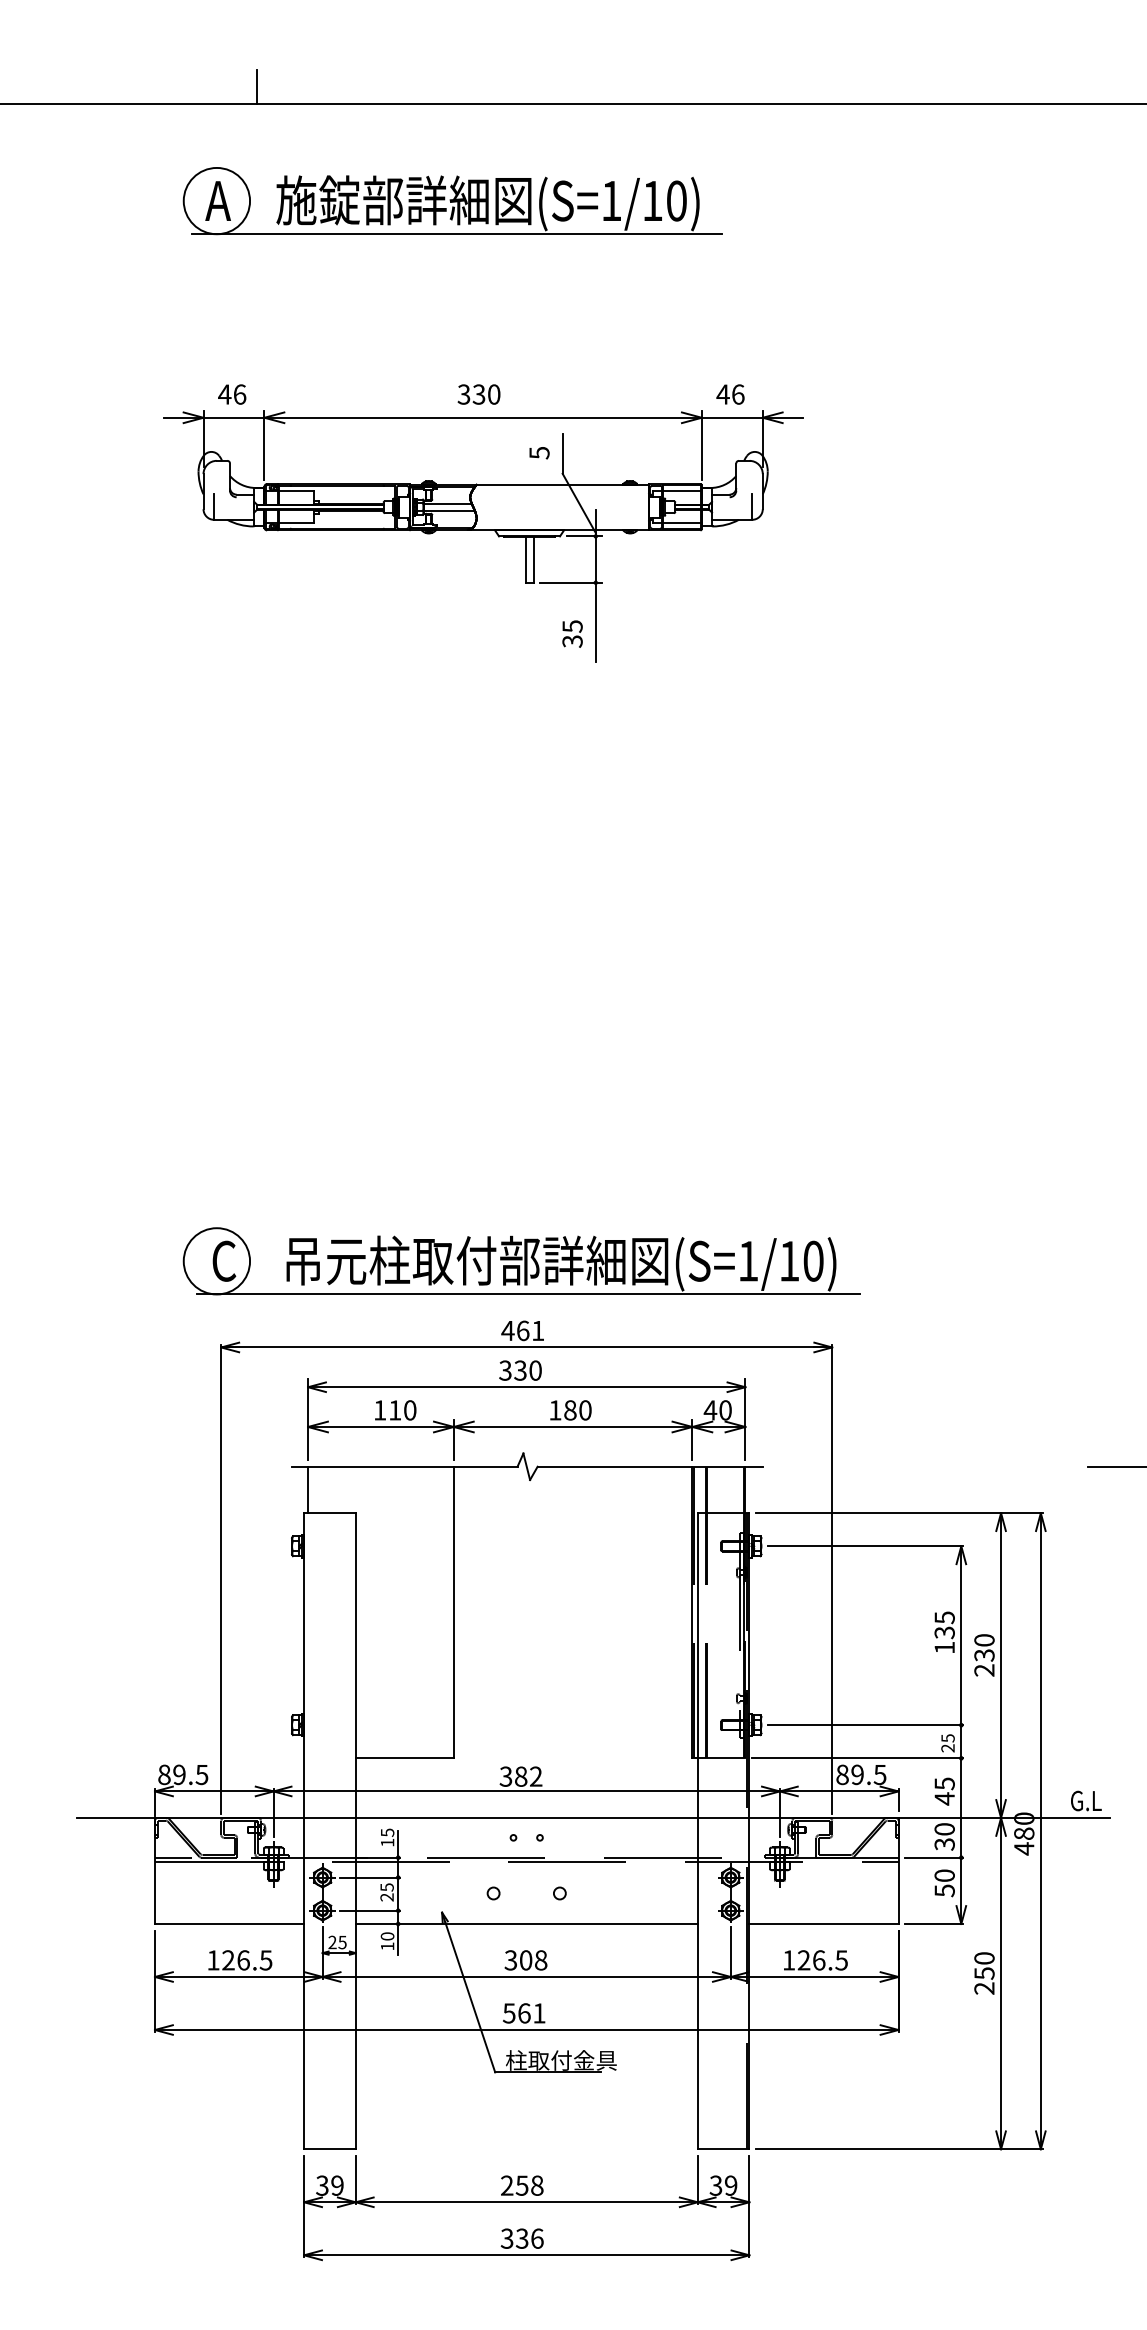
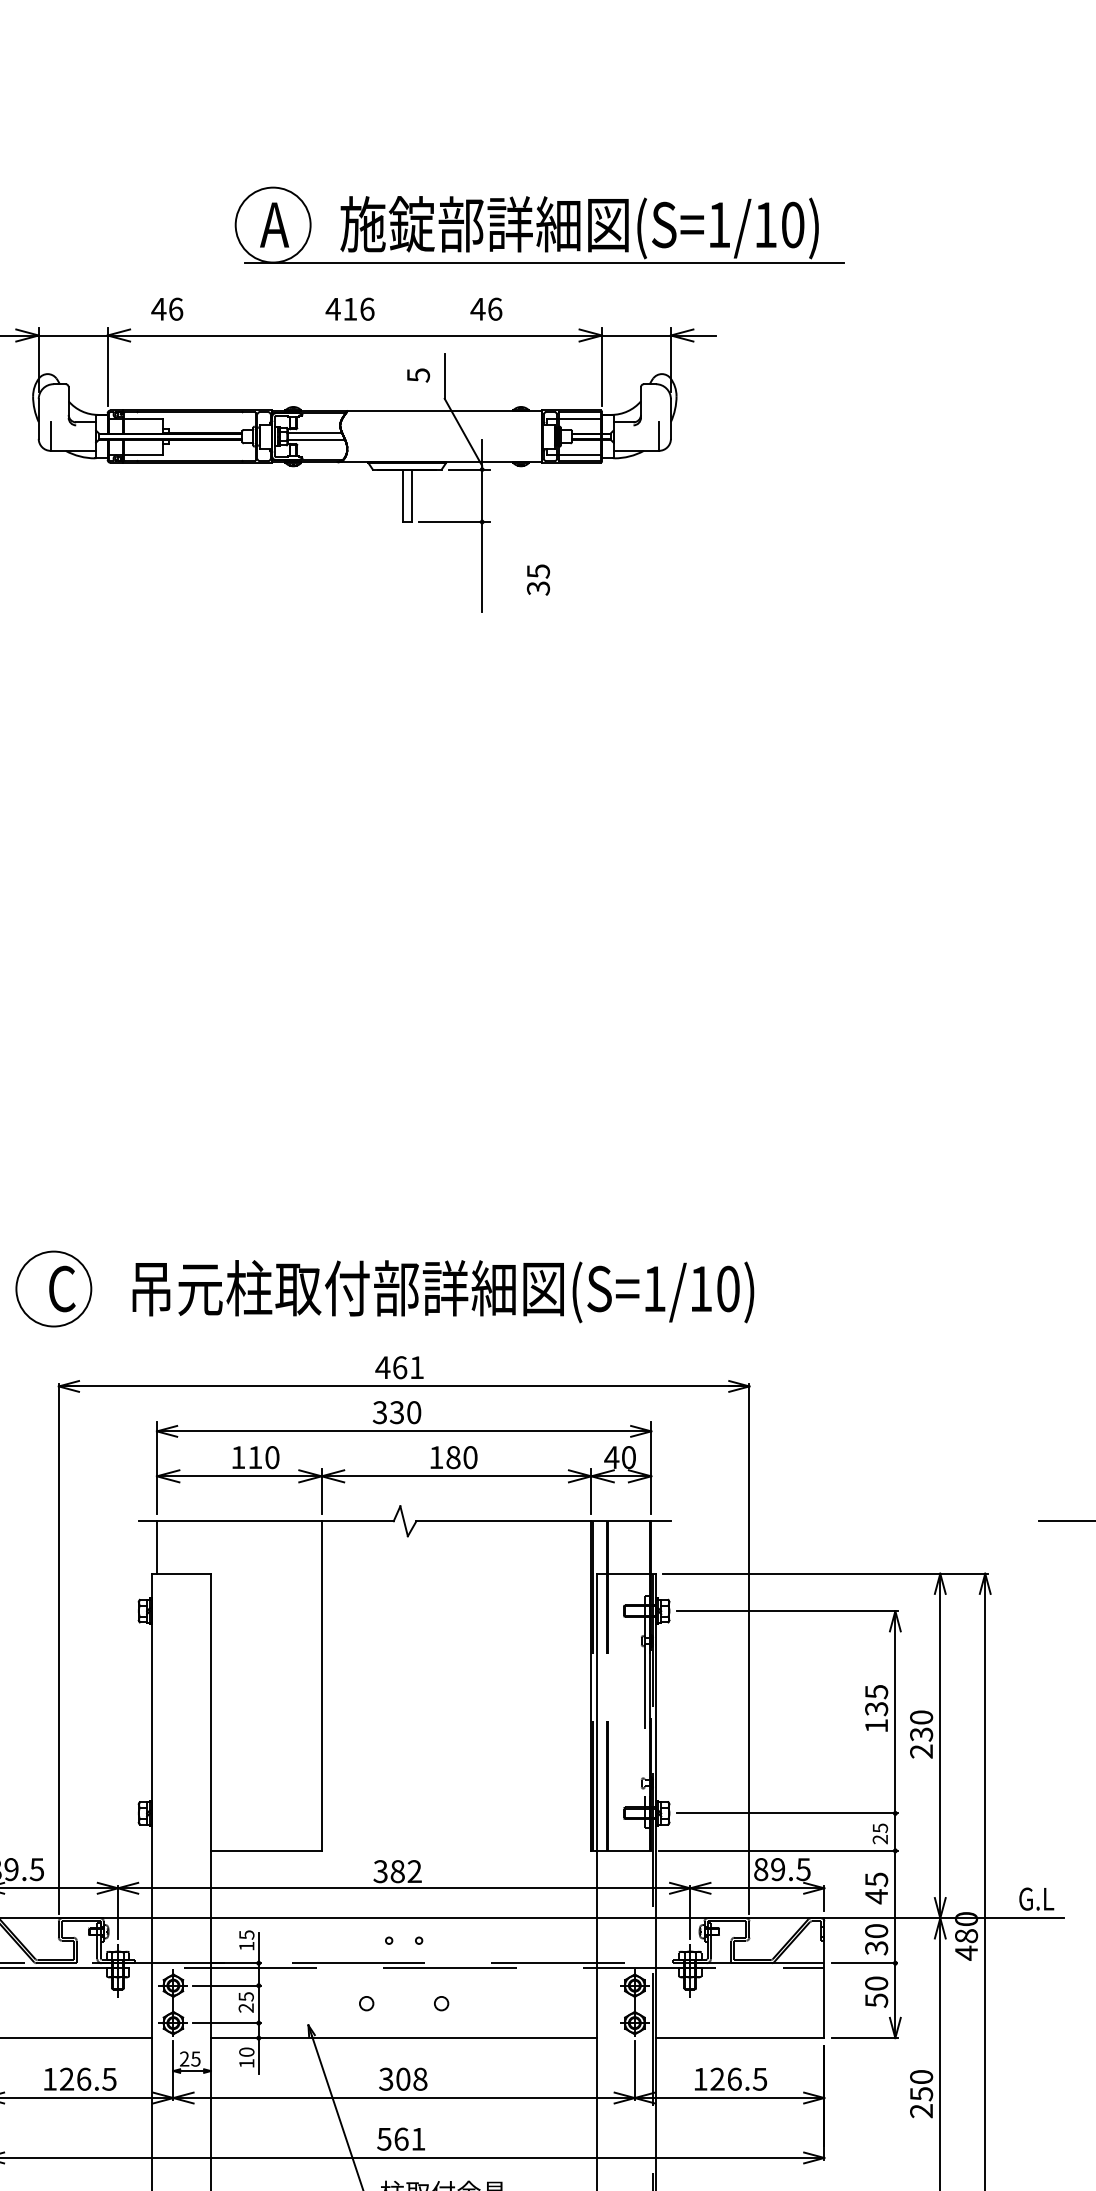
part: (452, 201) -> (539, 225), moved
text: (232, 394) -> (167, 309), moved
text: (478, 394) -> (349, 309), 330 -> 416
text: (730, 394) -> (486, 309), moved
text: (572, 633) -> (538, 579), moved
line: (528, 1294) -> (406, 1326), removed

